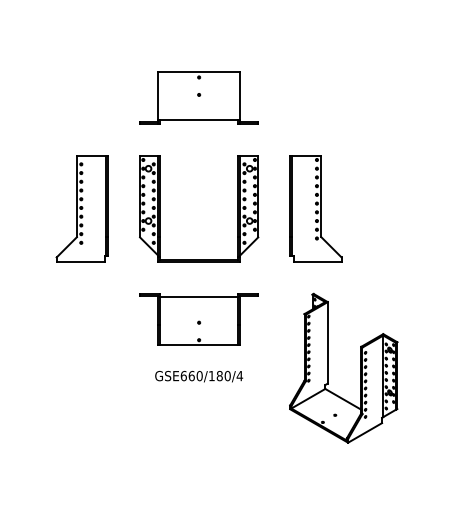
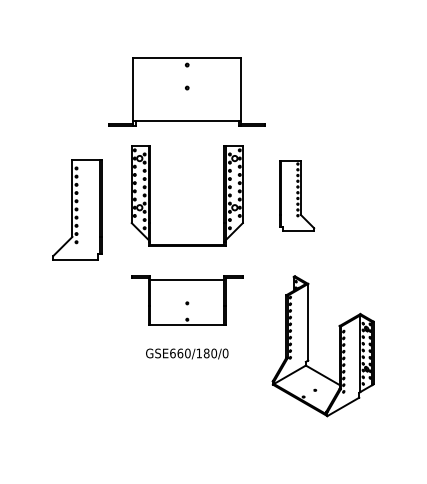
part: (199, 97) -> (187, 91), size x1.4
part: (82, 208) -> (77, 209), moved
part: (316, 208) -> (297, 195), size x0.7
text: (239, 376) -> (225, 353), GSE660/180/4 -> GSE660/180/0

